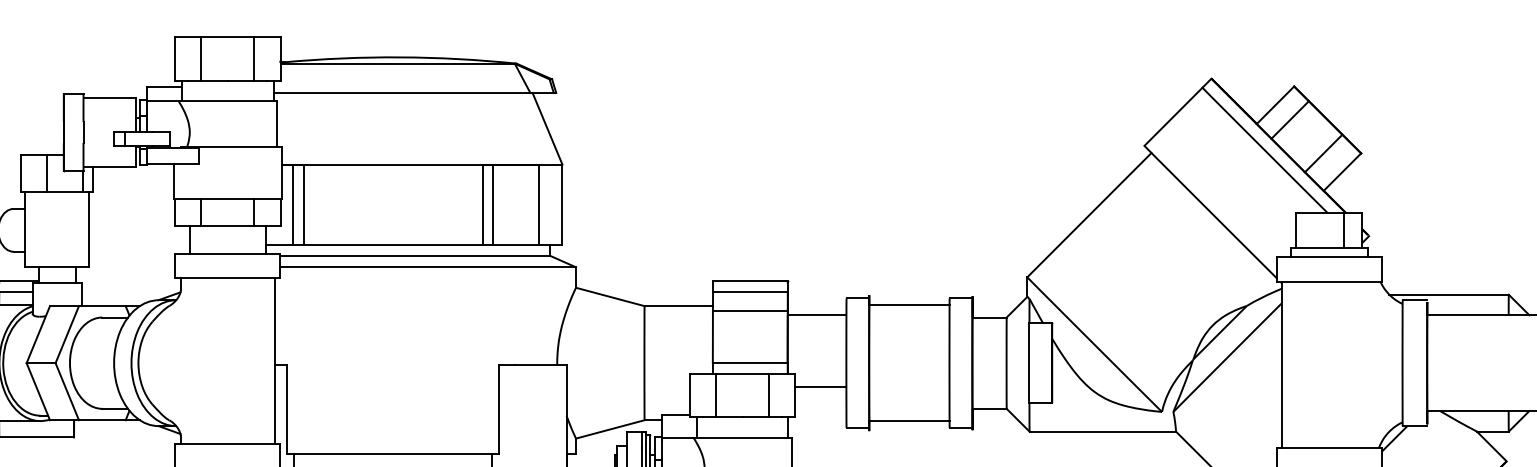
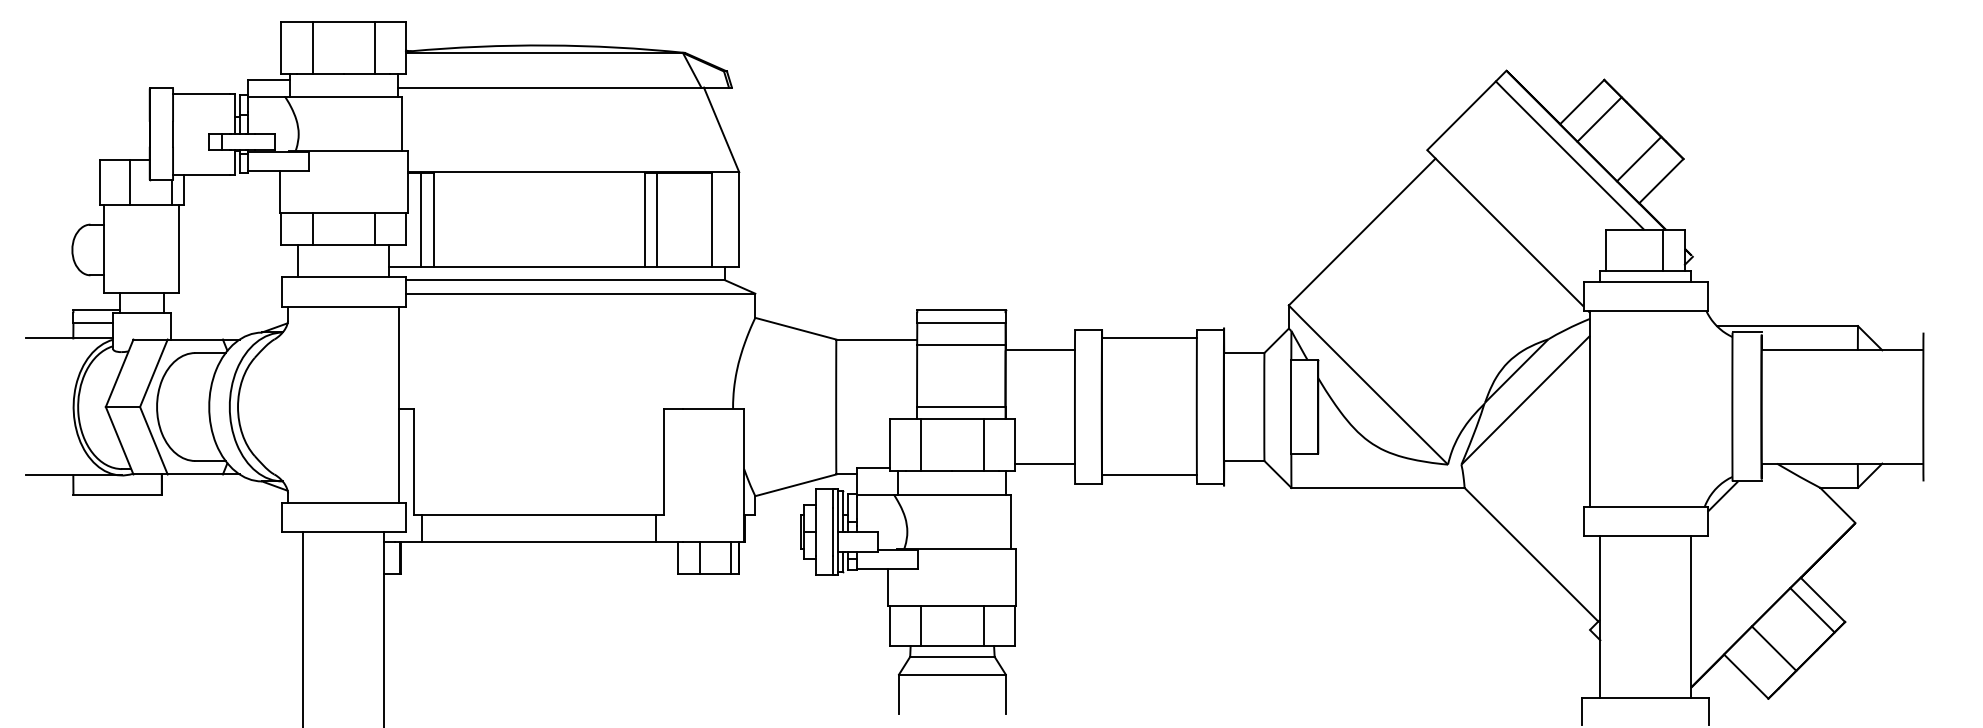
line: (820, 386) -> (1044, 463), moved

